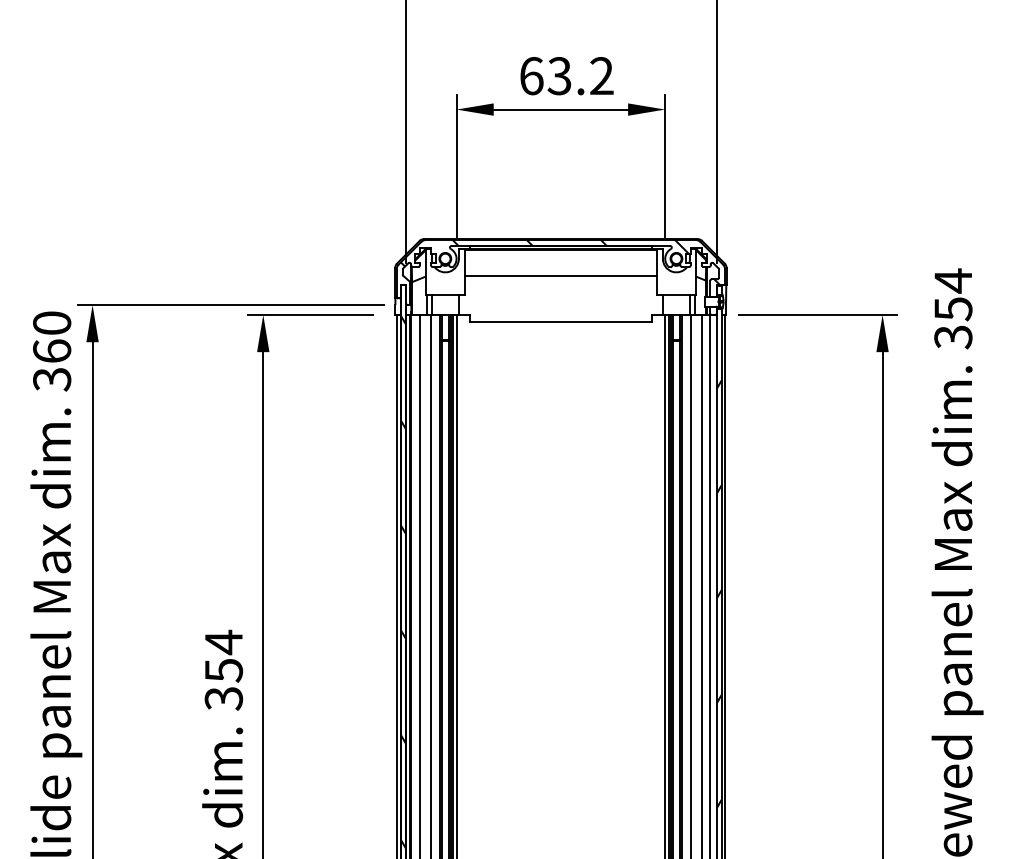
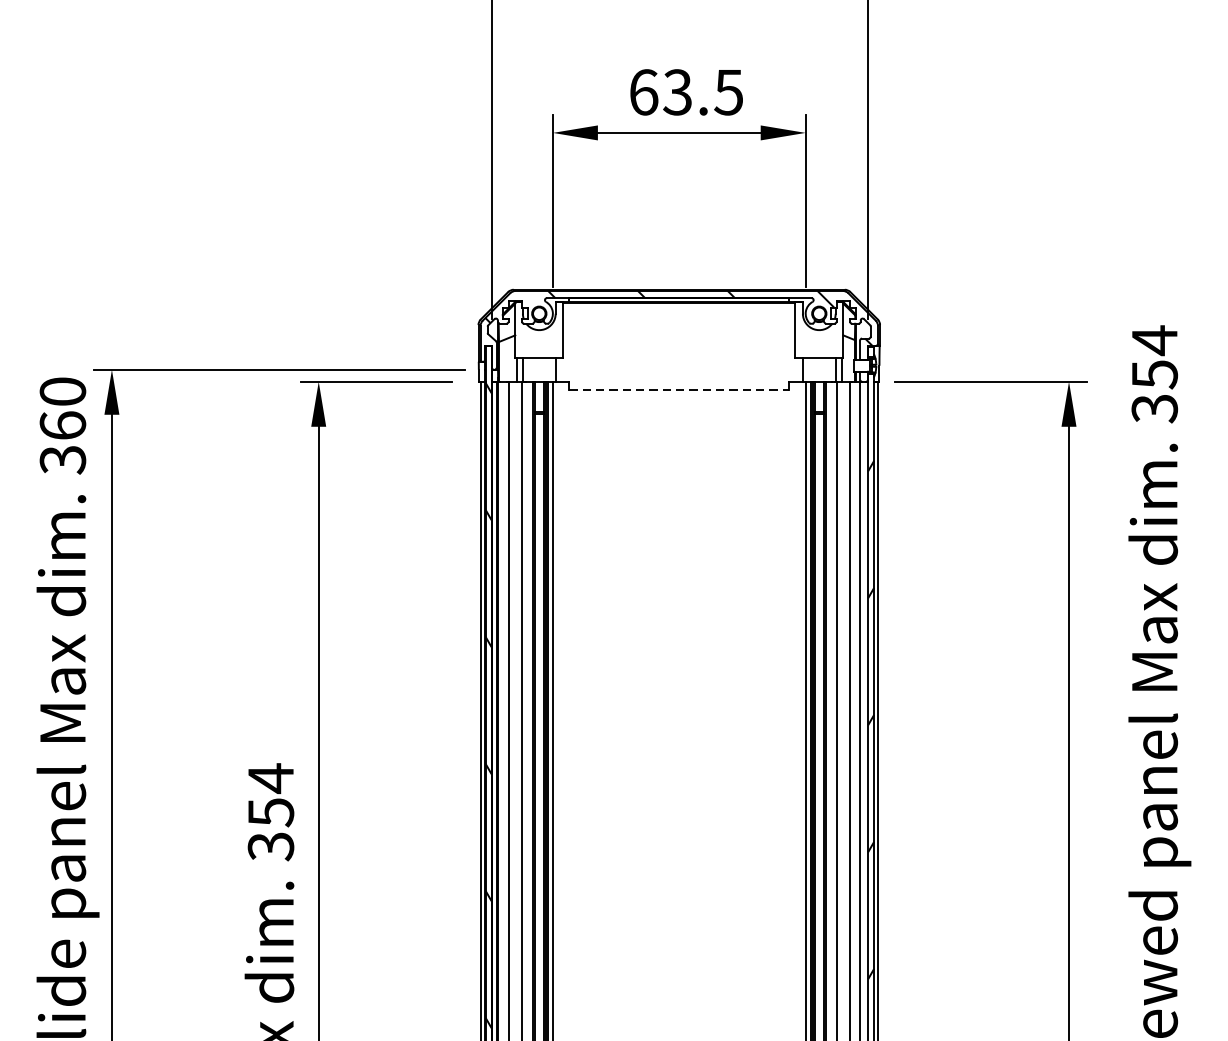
text: (601, 76) -> (728, 92), 63.2 -> 63.5
line: (560, 276) -> (678, 335), removed
line: (560, 321) -> (678, 389), solid -> dashed

